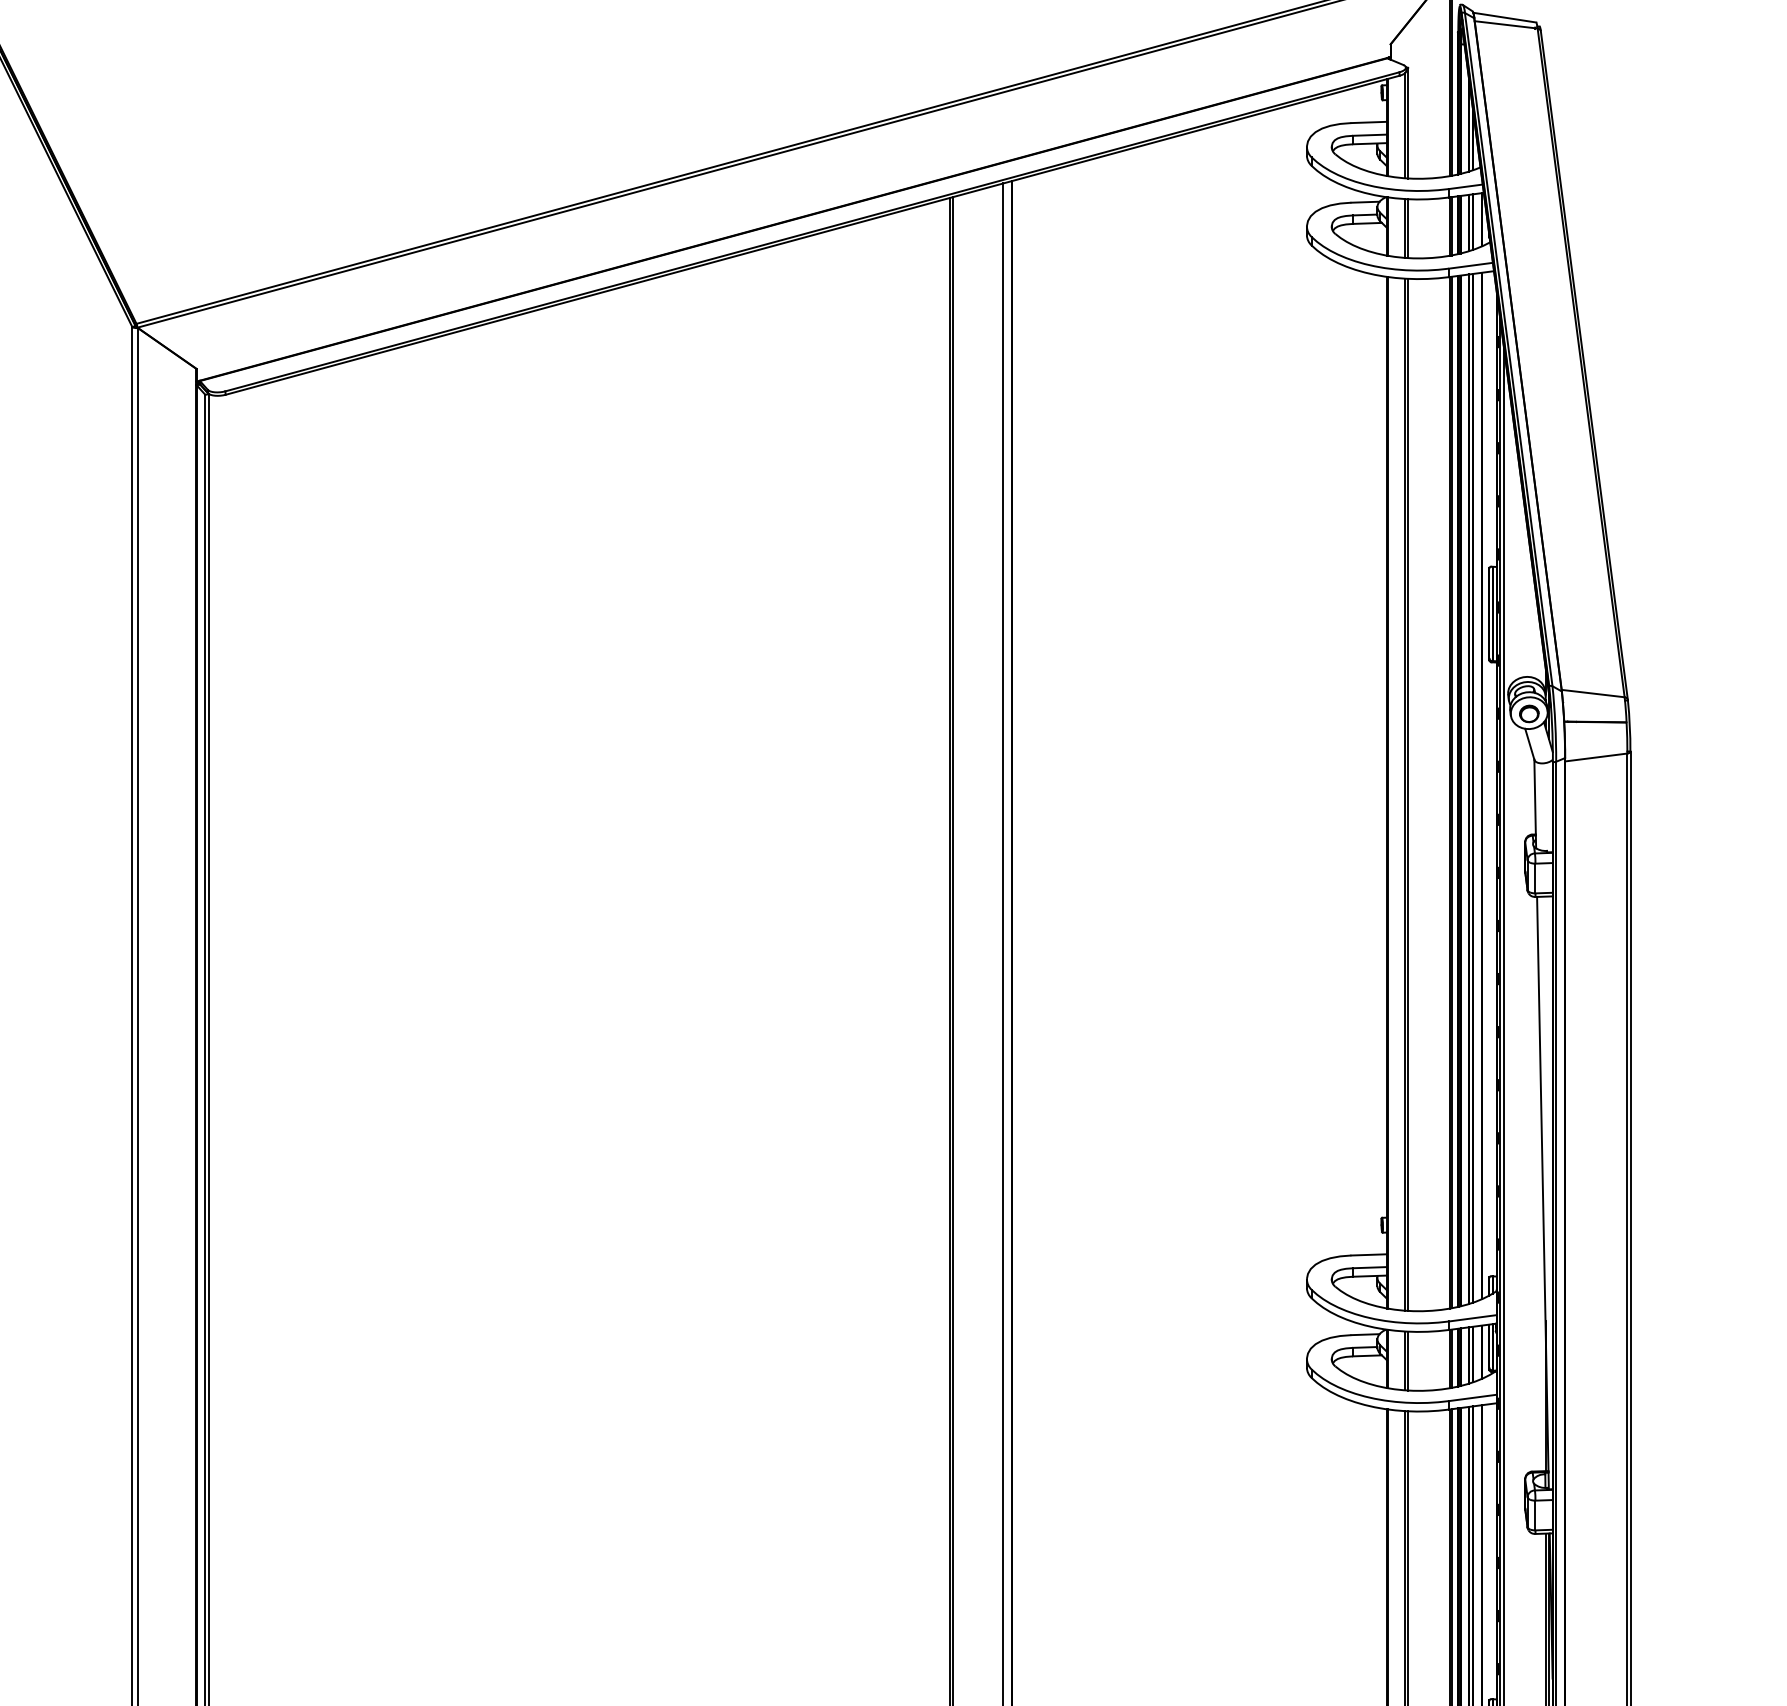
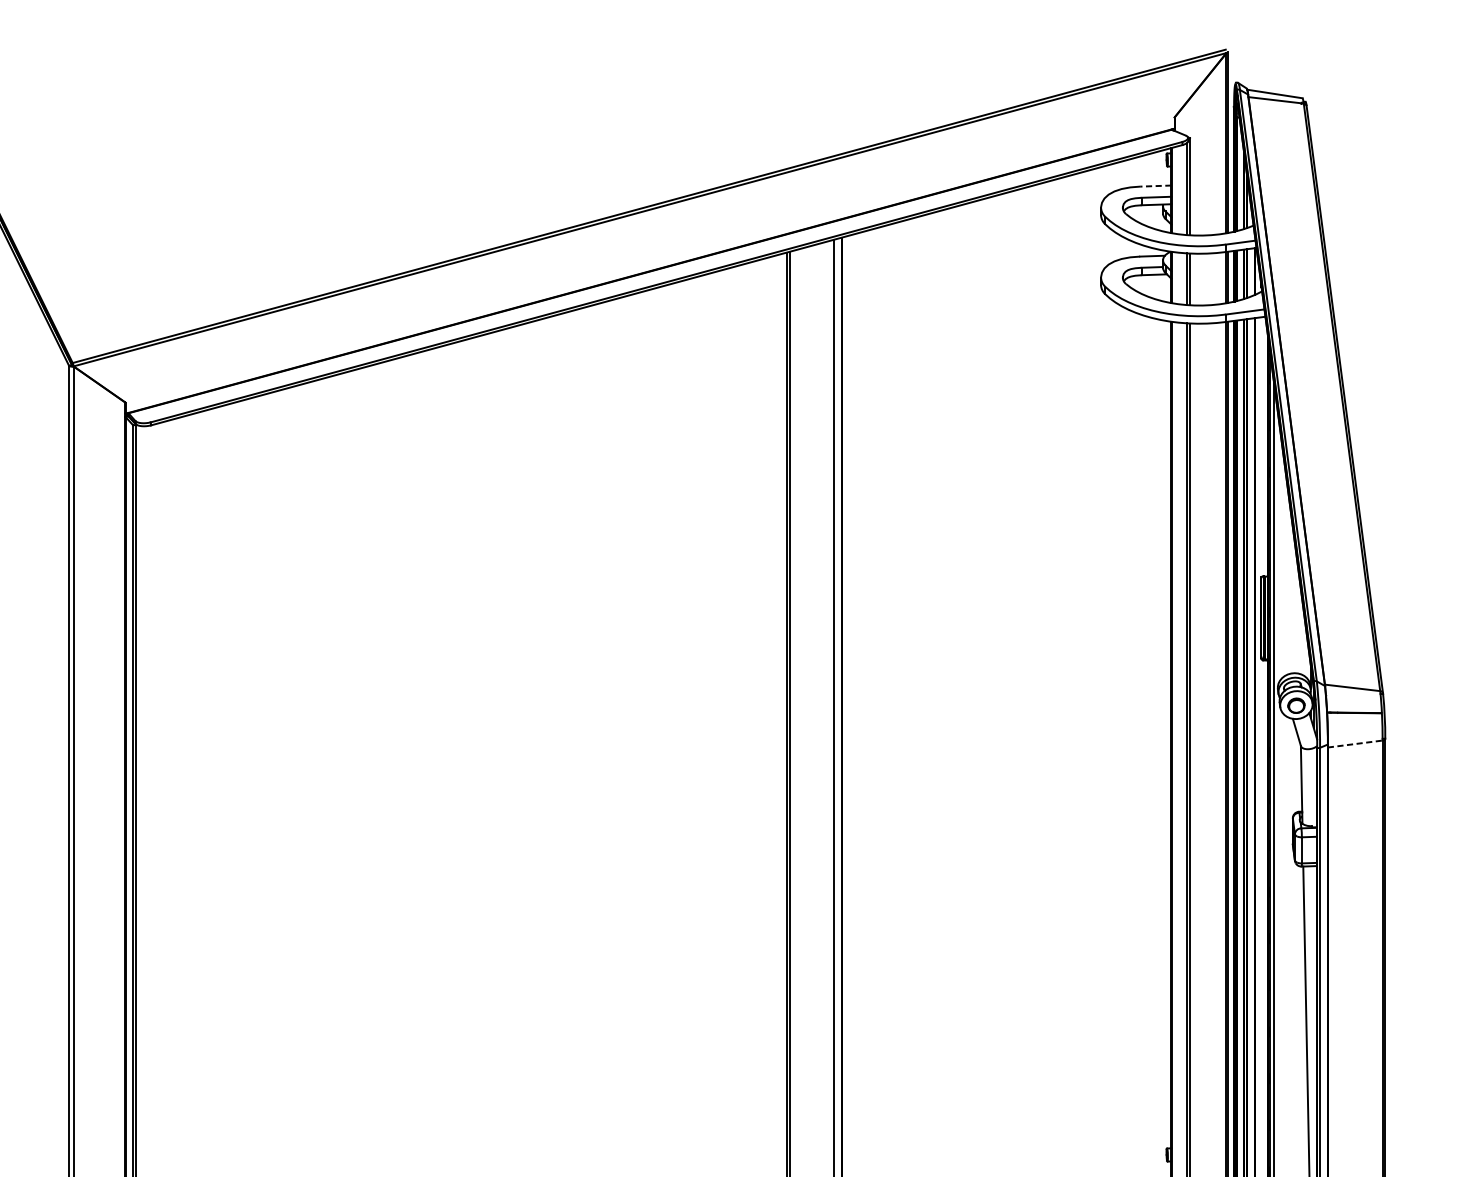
line: (1369, 122) -> (1156, 186), solid -> dashed
line: (1596, 757) -> (1355, 744), solid -> dashed

